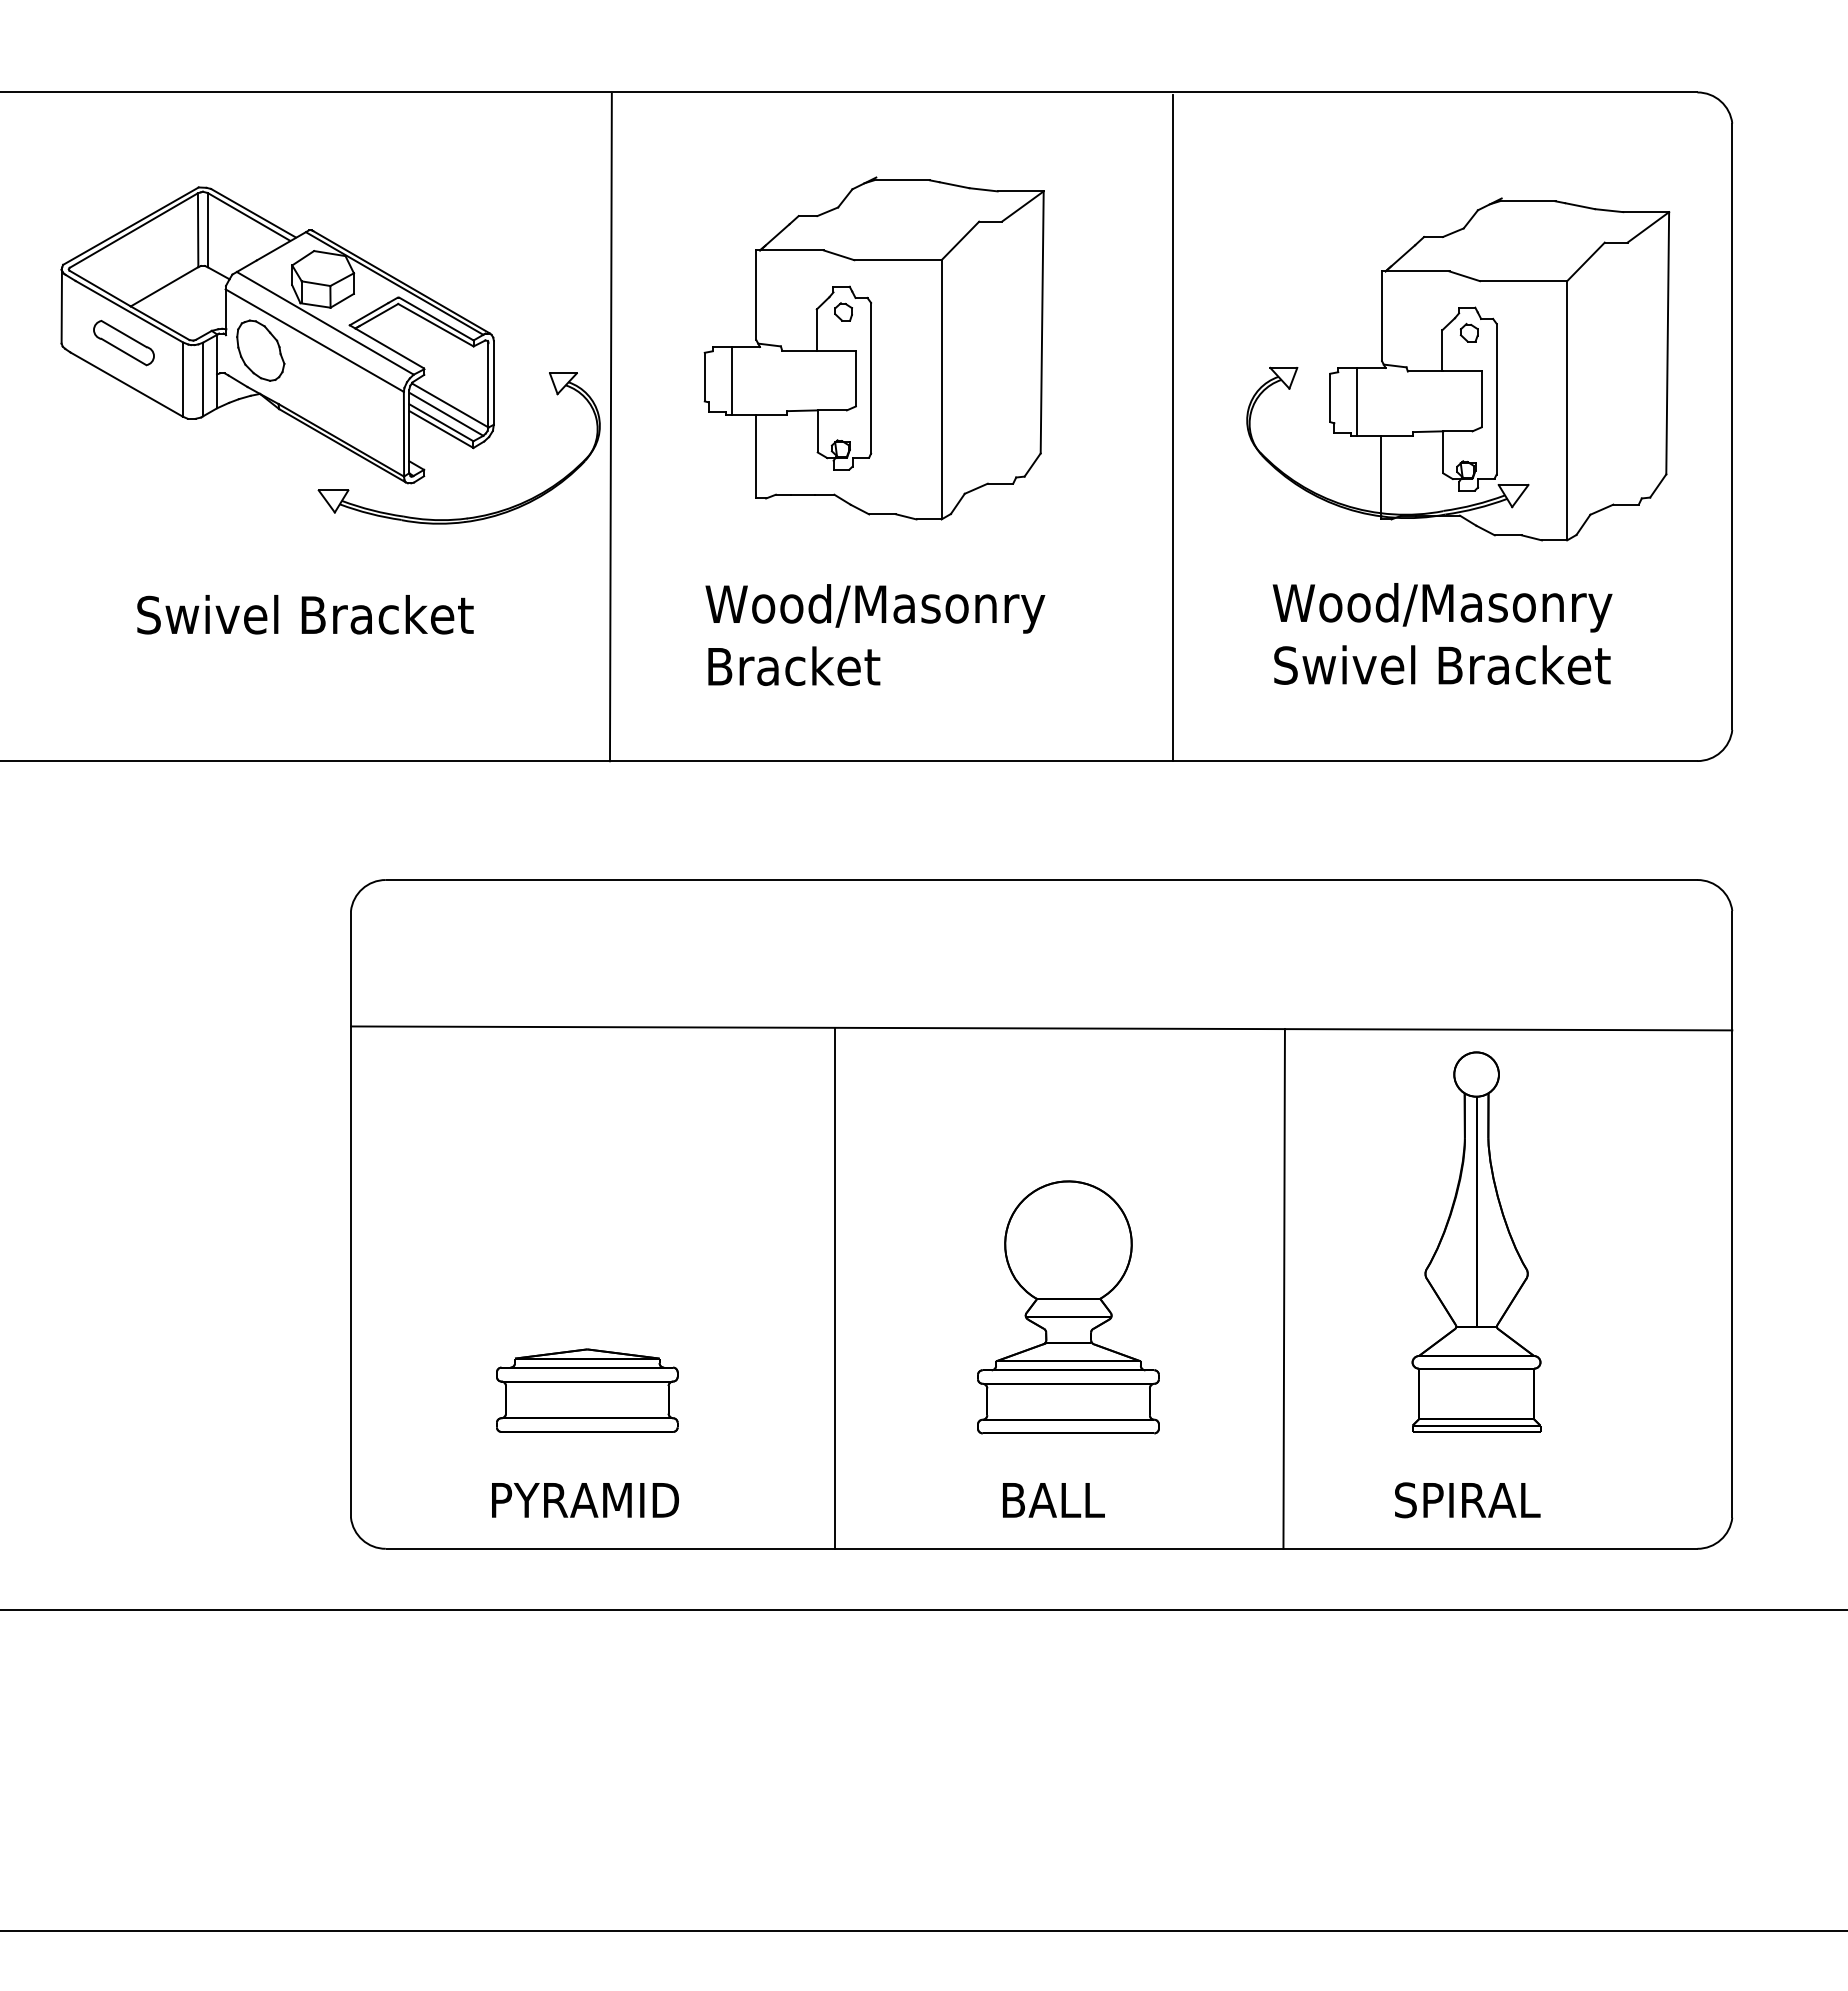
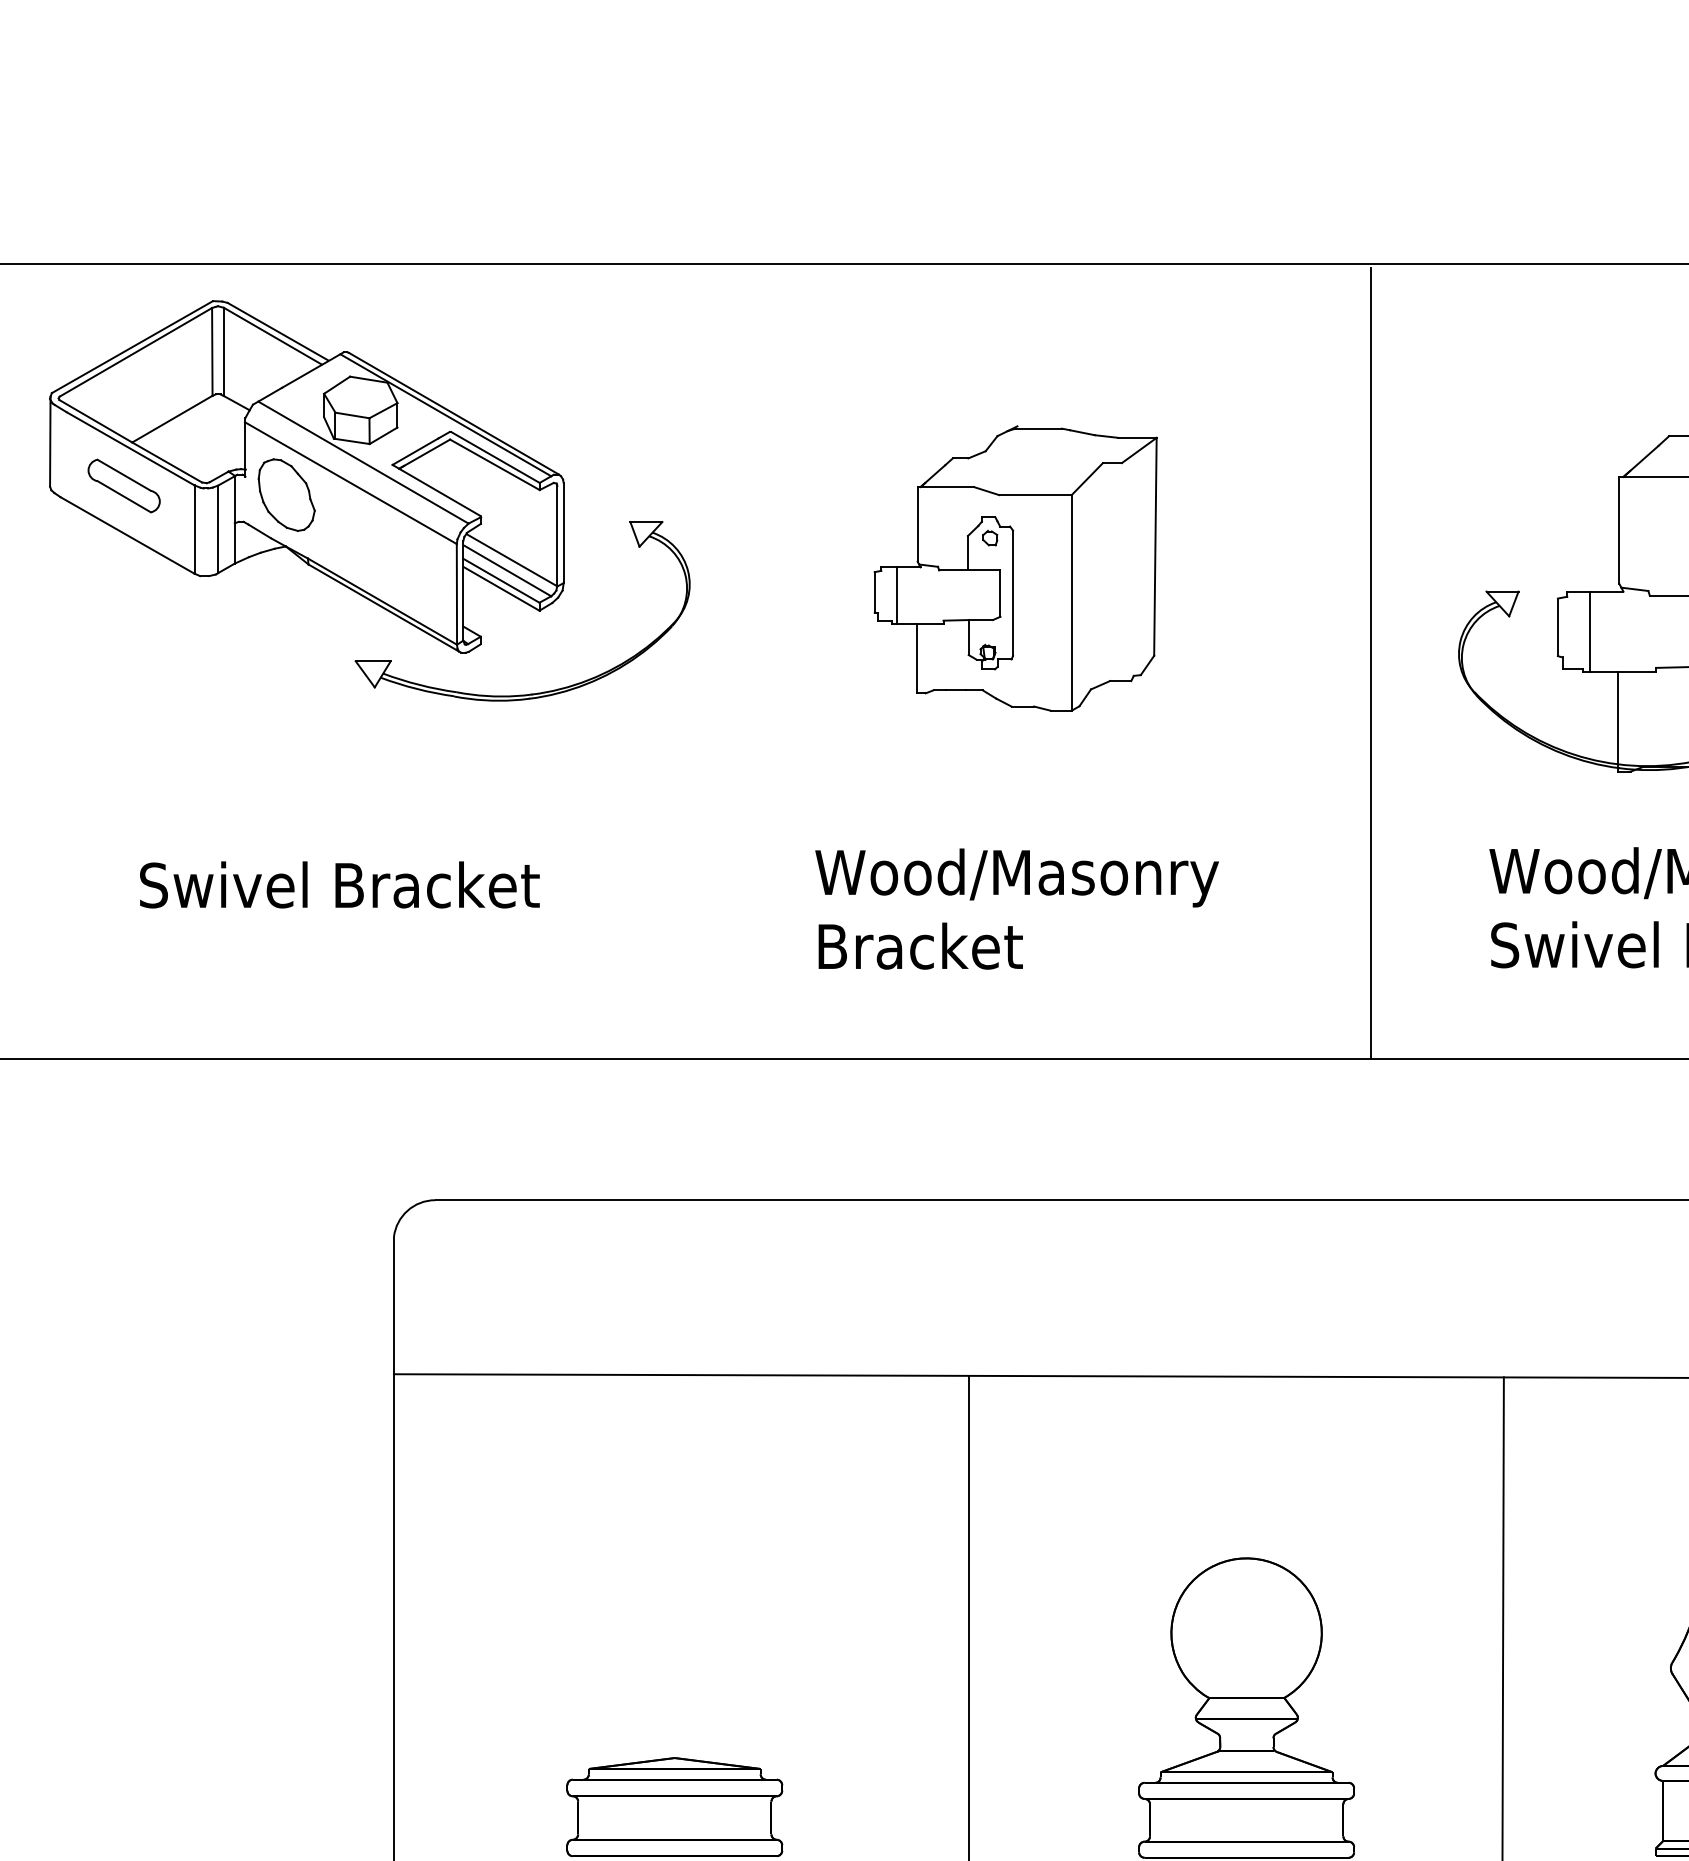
part: (873, 348) -> (1014, 568), size x0.7
part: (330, 355) -> (369, 500), moved
line: (610, 427) -> (702, 662), removed

